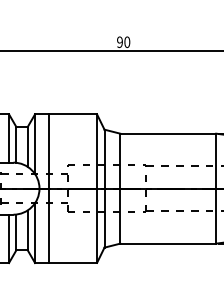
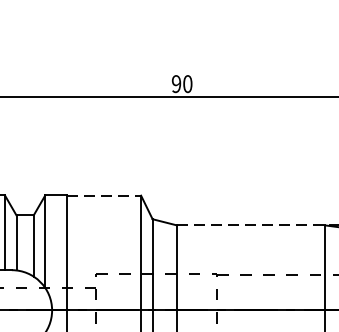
line: (73, 114) -> (104, 195), solid -> dashed
line: (168, 133) -> (251, 225), solid -> dashed

